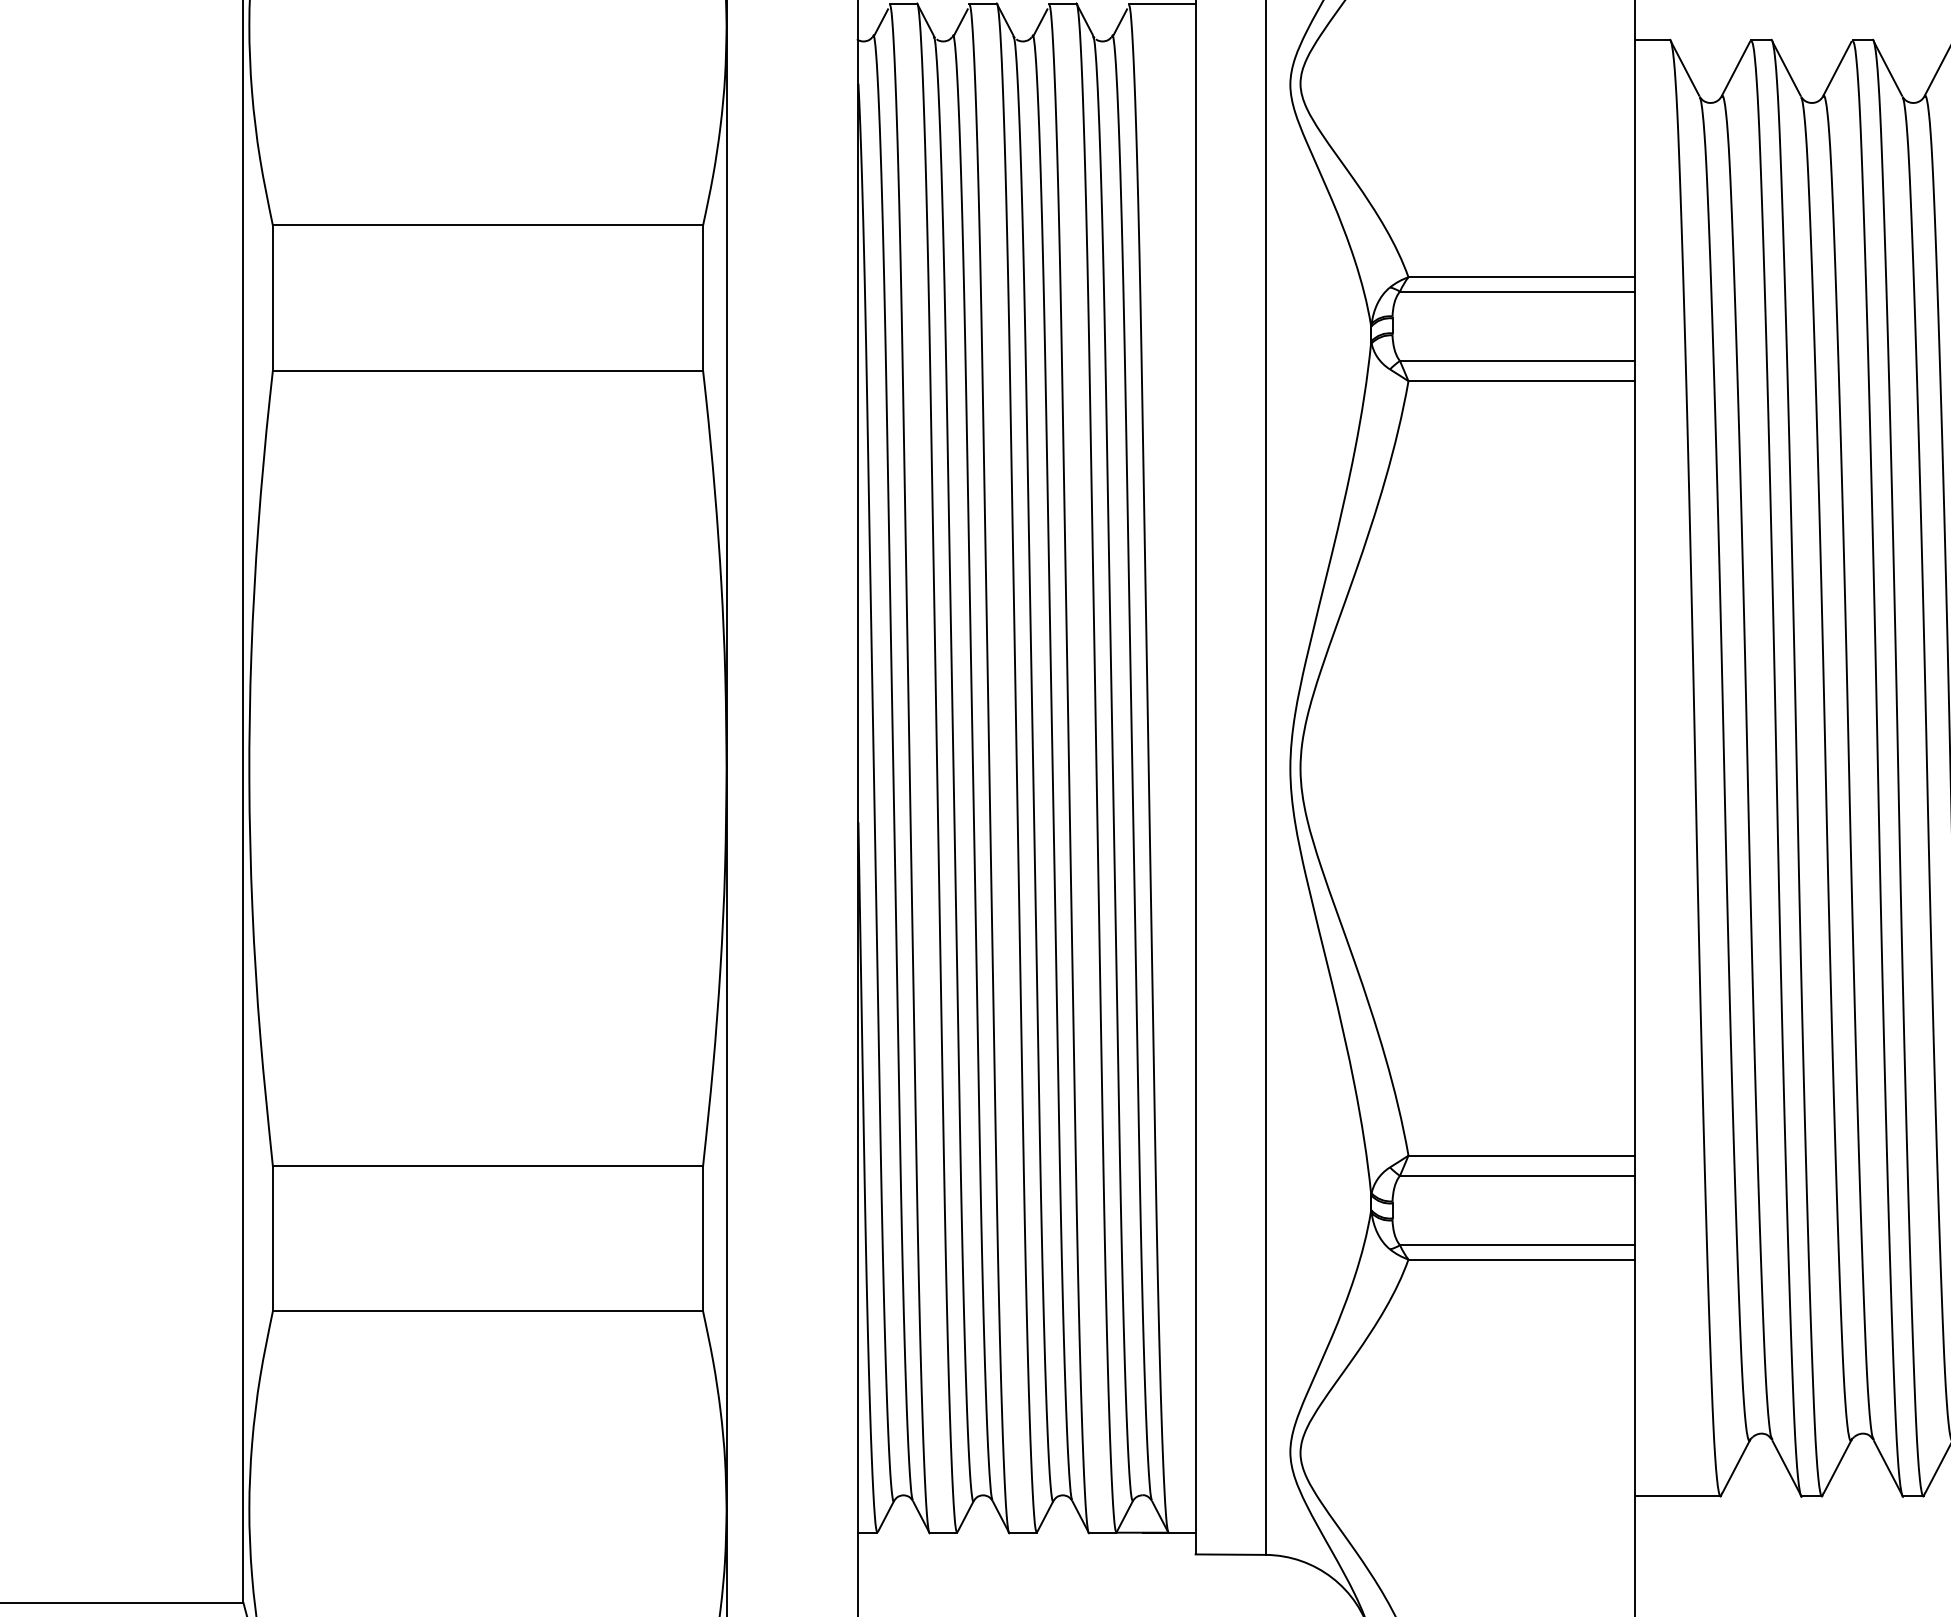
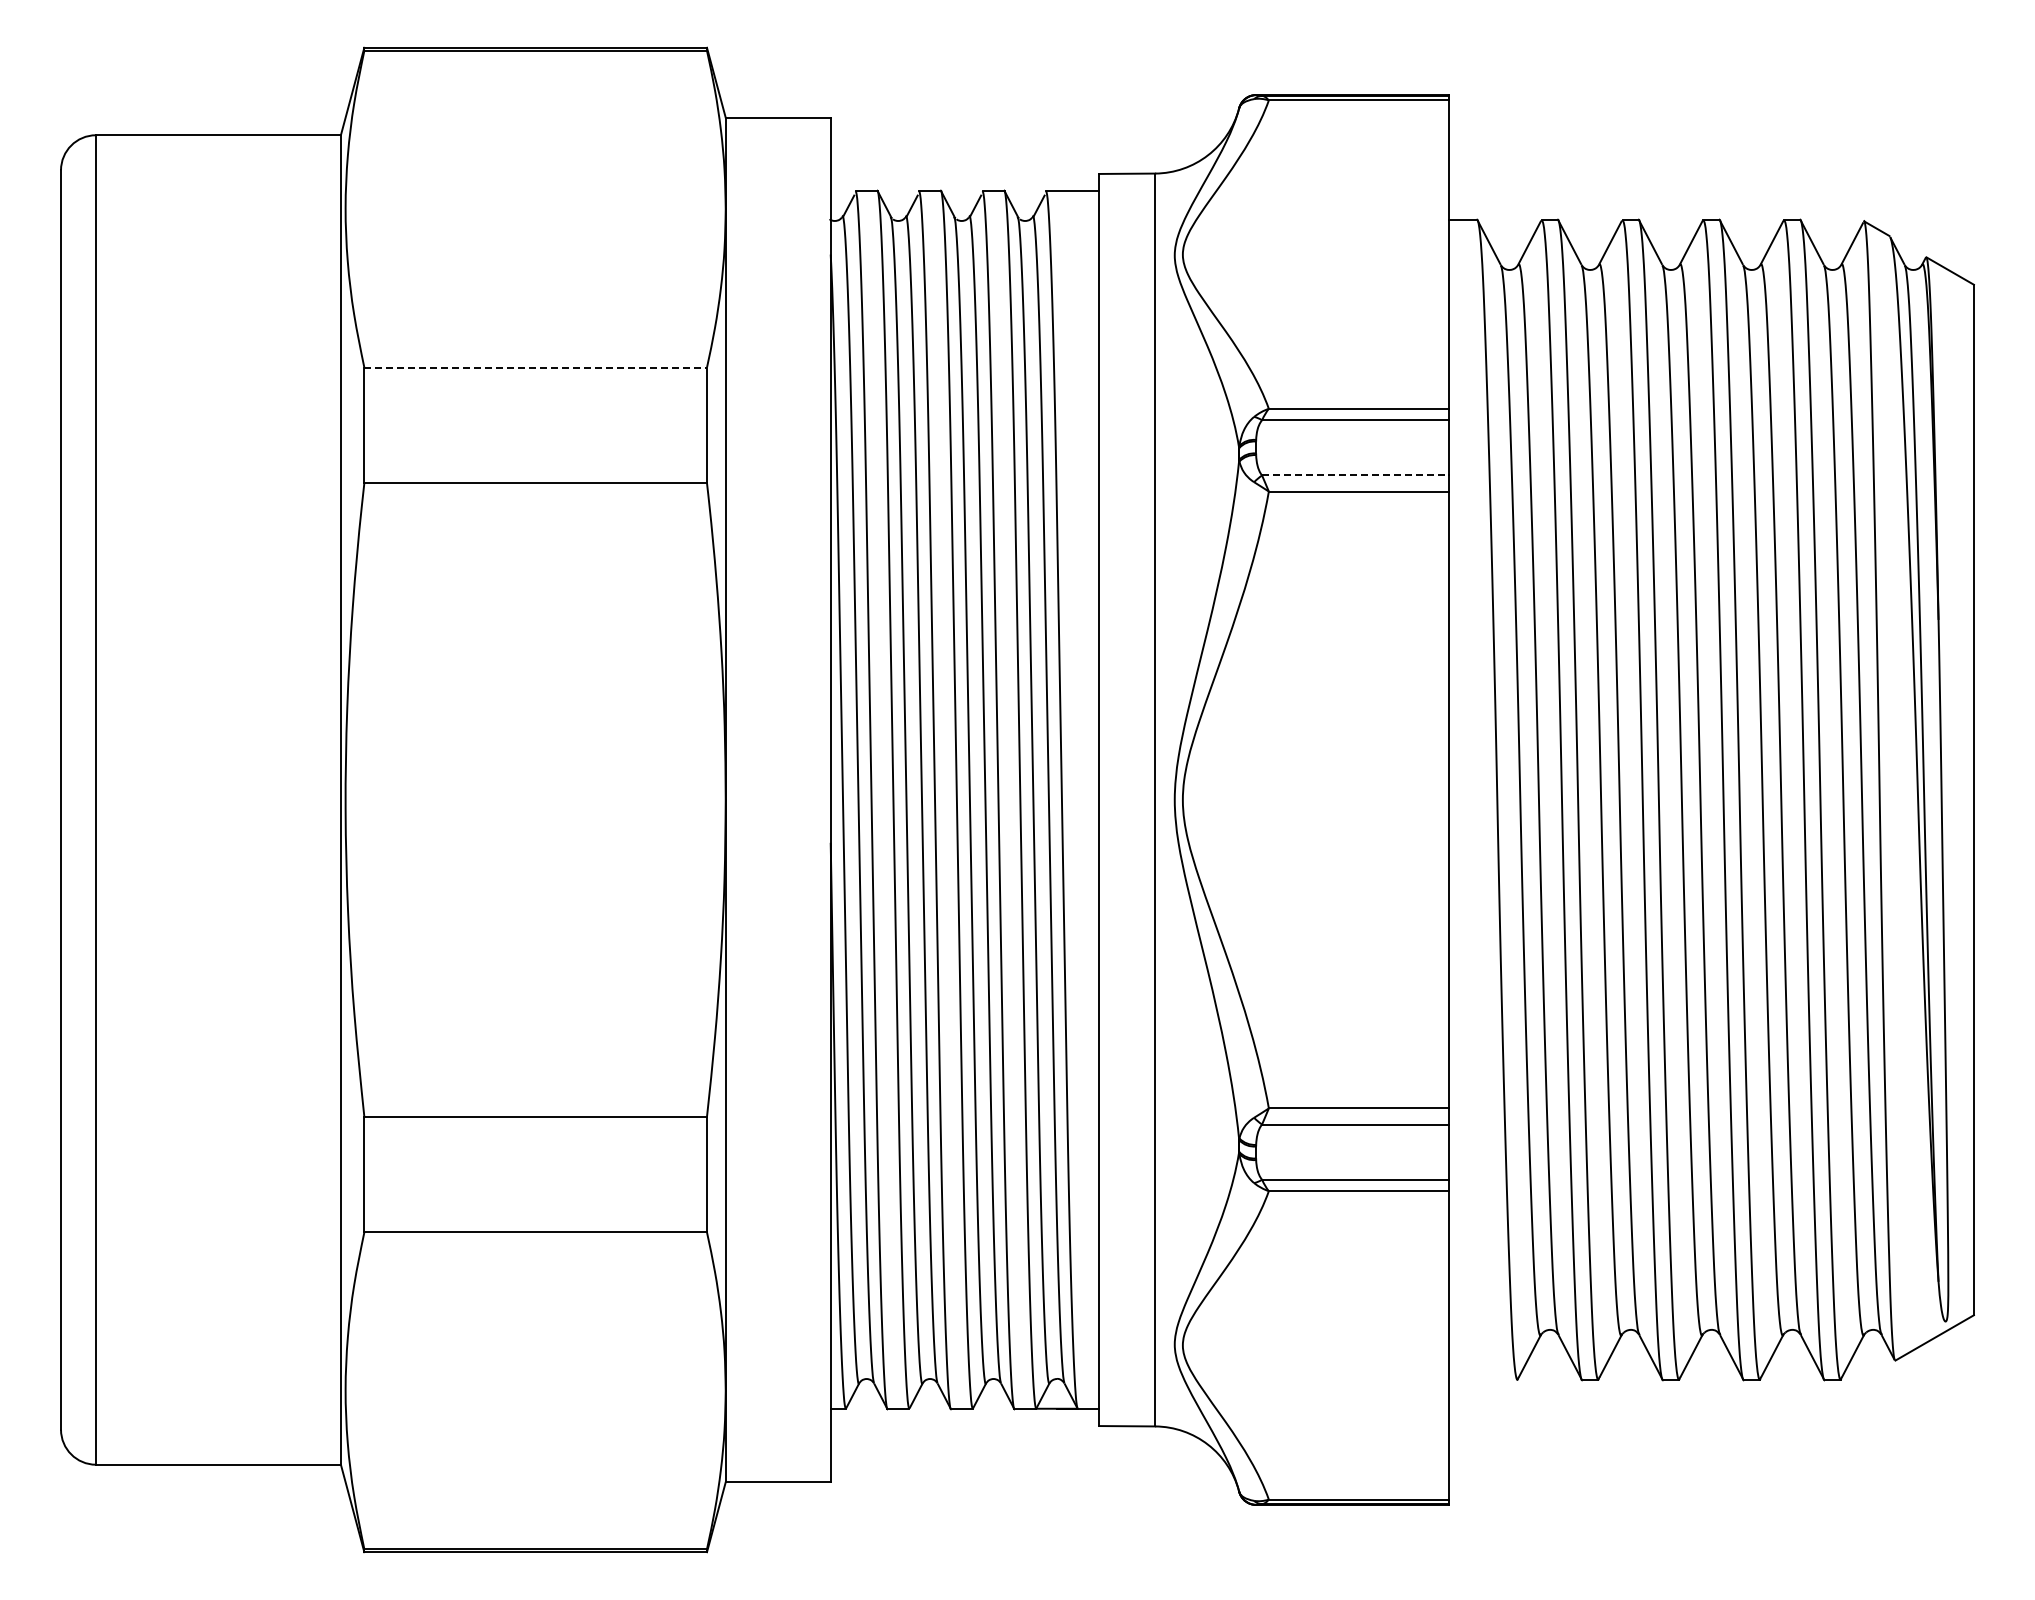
line: (489, 225) -> (536, 367), solid -> dashed
line: (1517, 361) -> (1355, 475), solid -> dashed
line: (1677, 1495) -> (1483, 1379), removed

